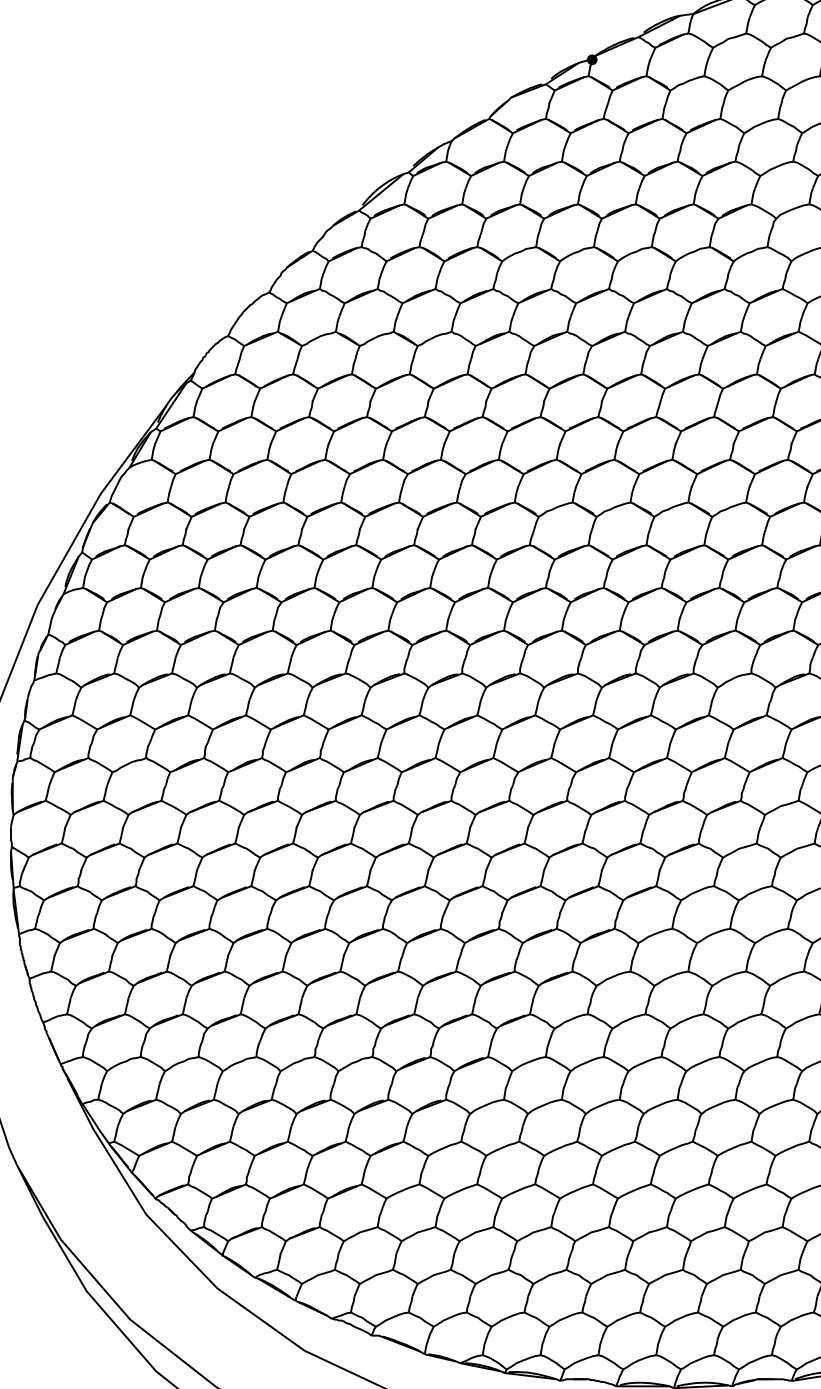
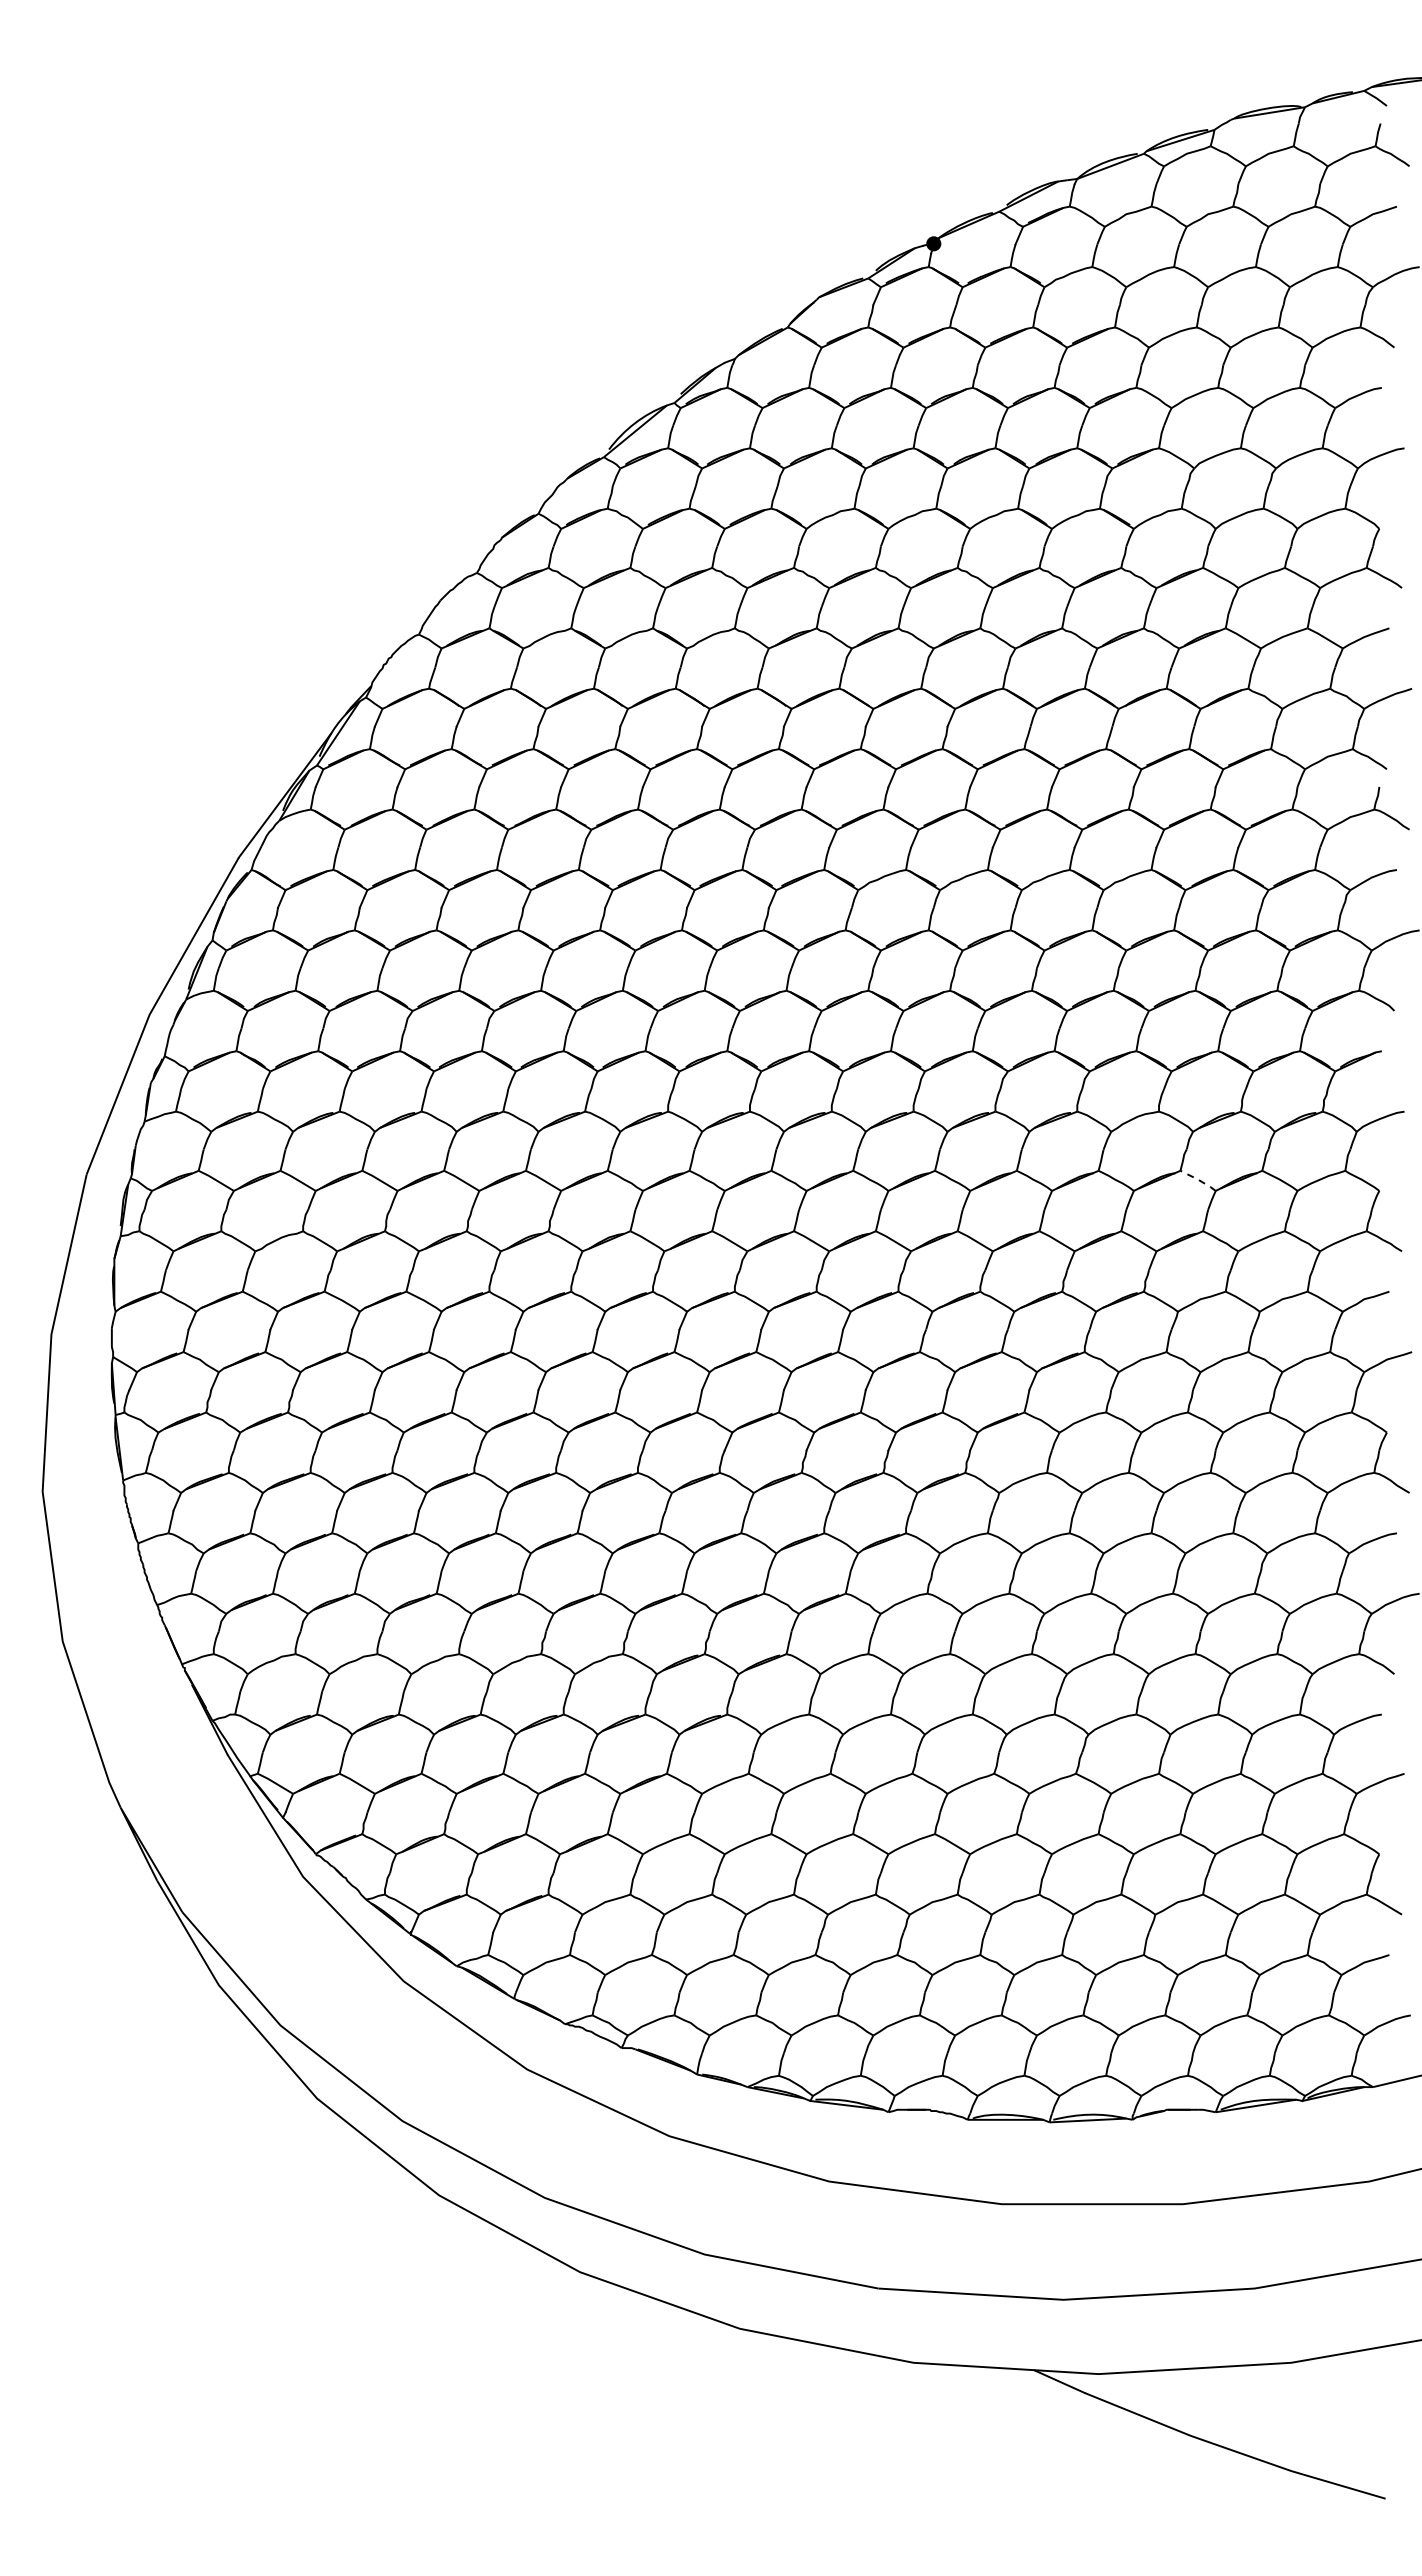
line: (779, 722) -> (1198, 1180), solid -> dashed

